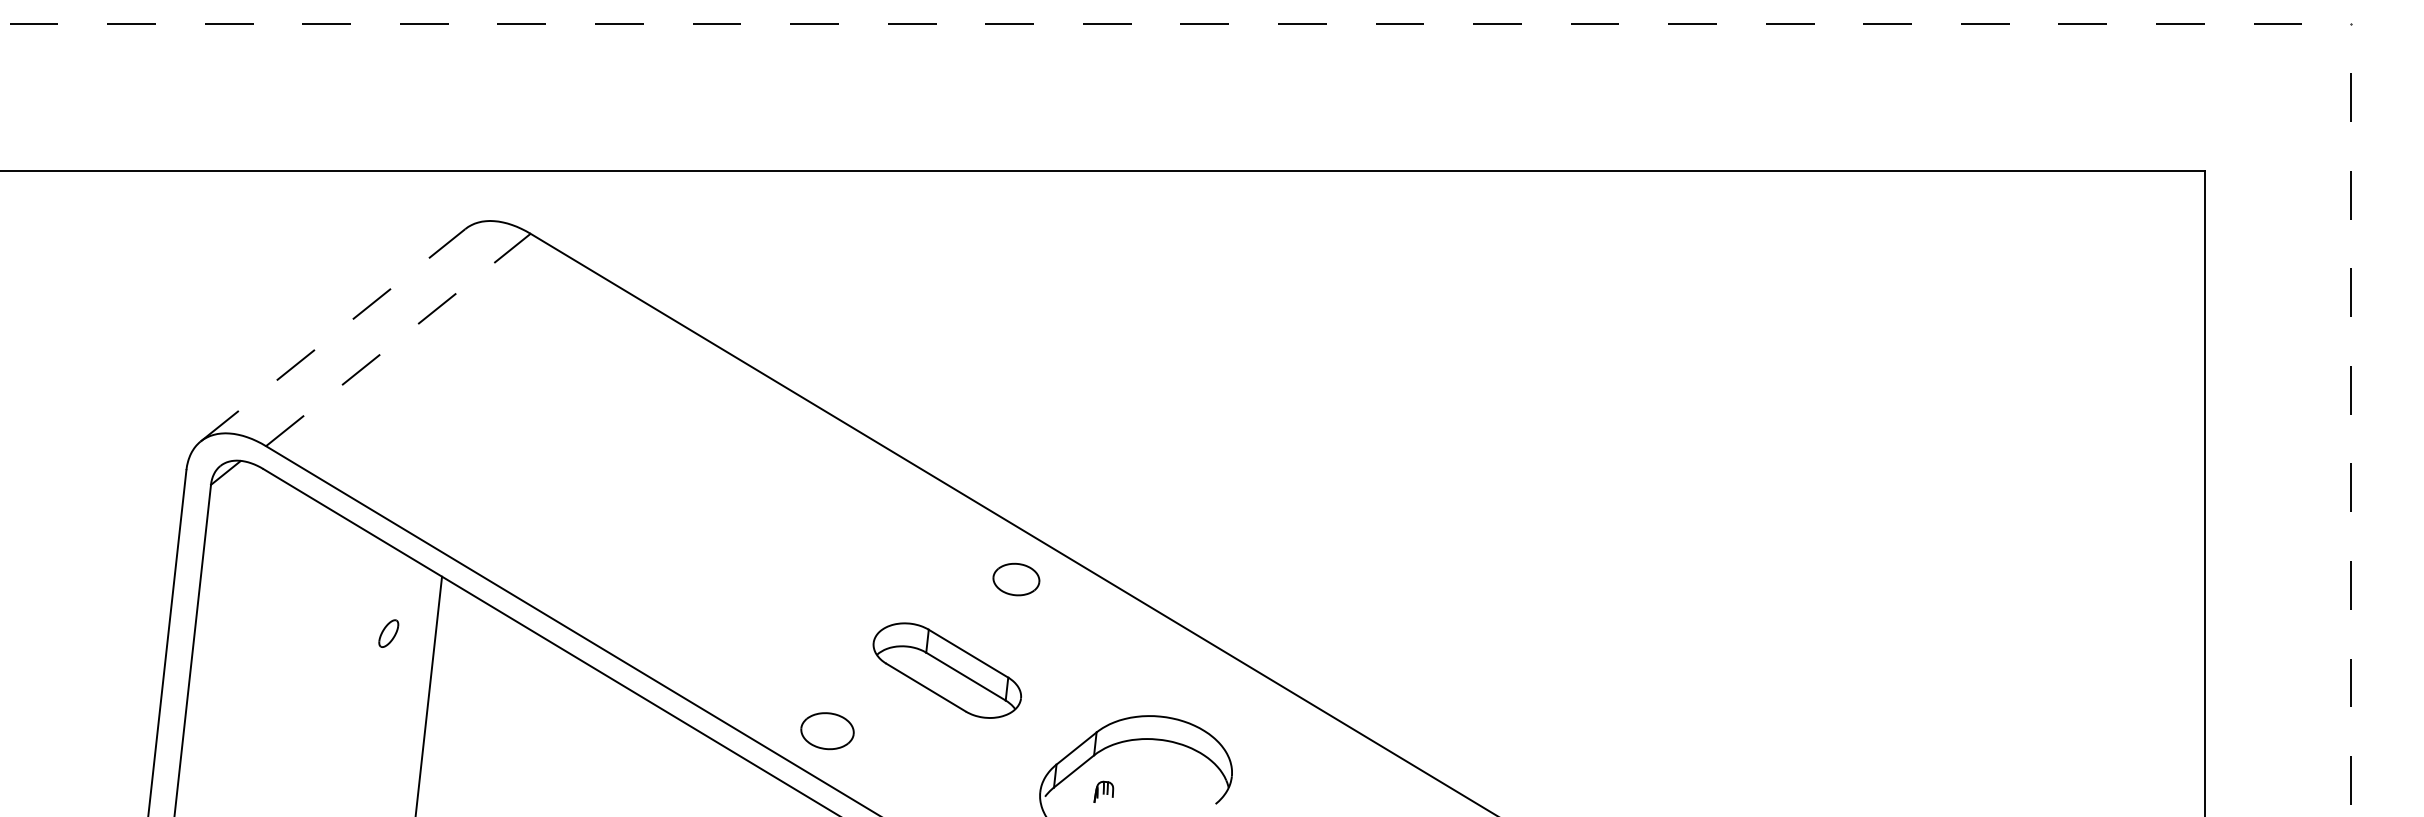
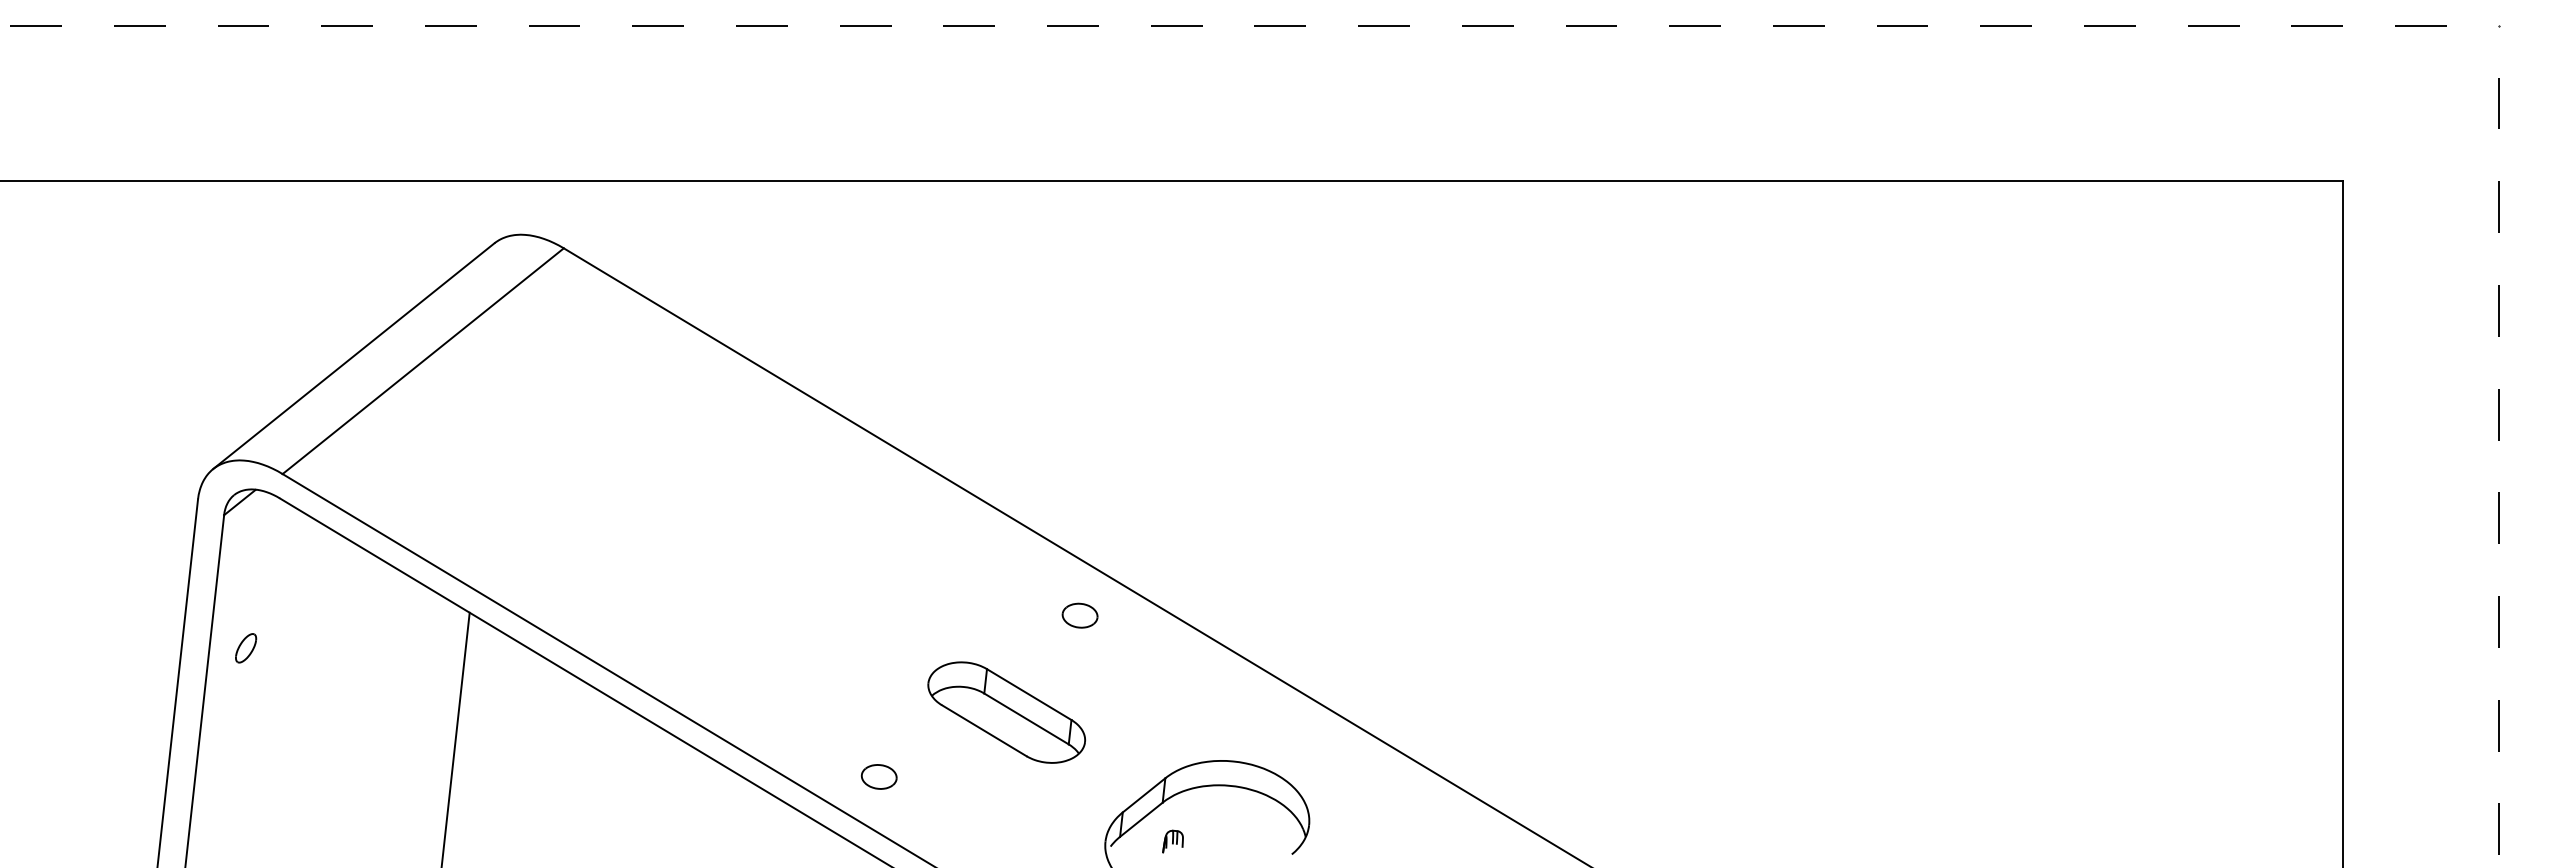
line: (333, 334) -> (354, 355), dashed -> solid
line: (398, 339) -> (423, 360), dashed -> solid
part: (1015, 579) -> (1079, 615), size x0.71
part: (389, 633) -> (246, 648), moved
part: (826, 730) -> (878, 776), size x0.62

